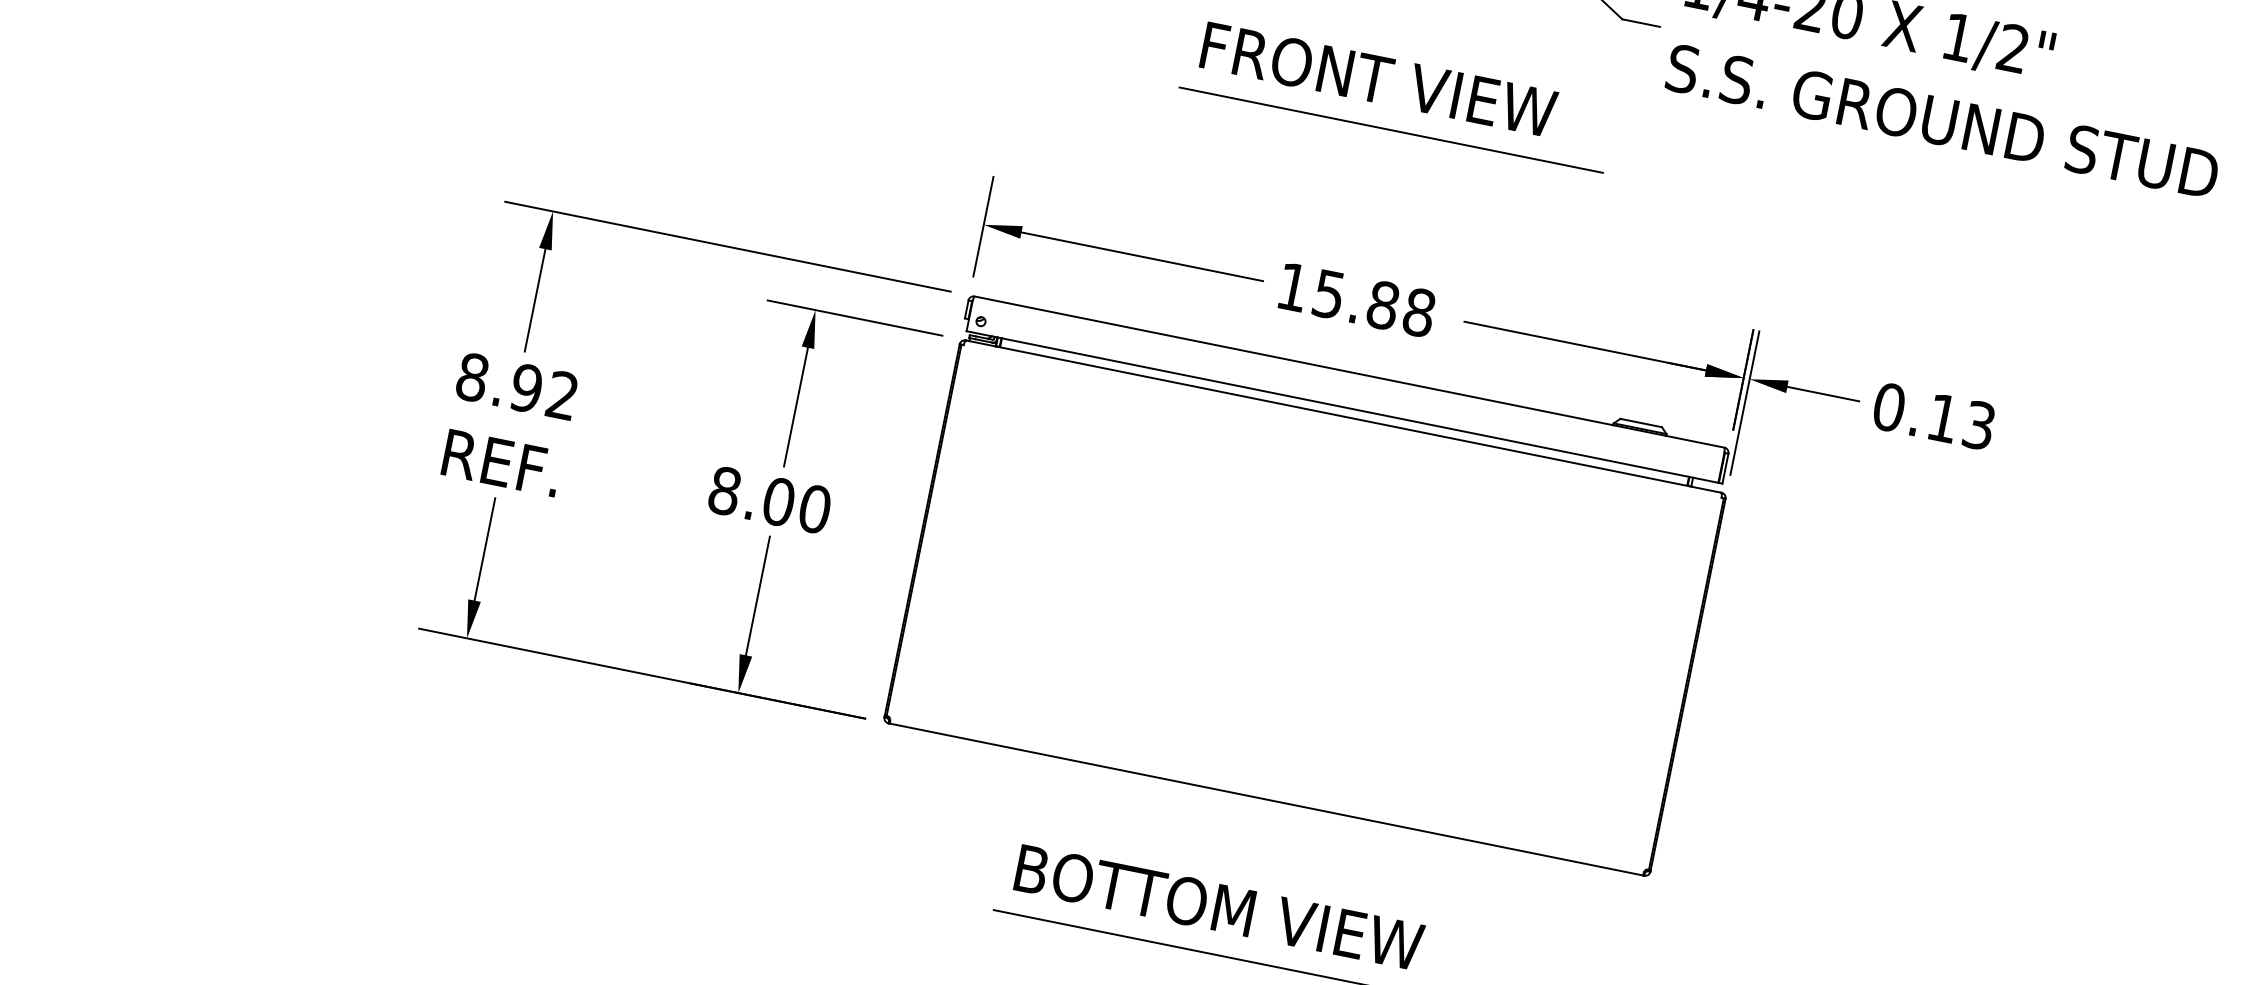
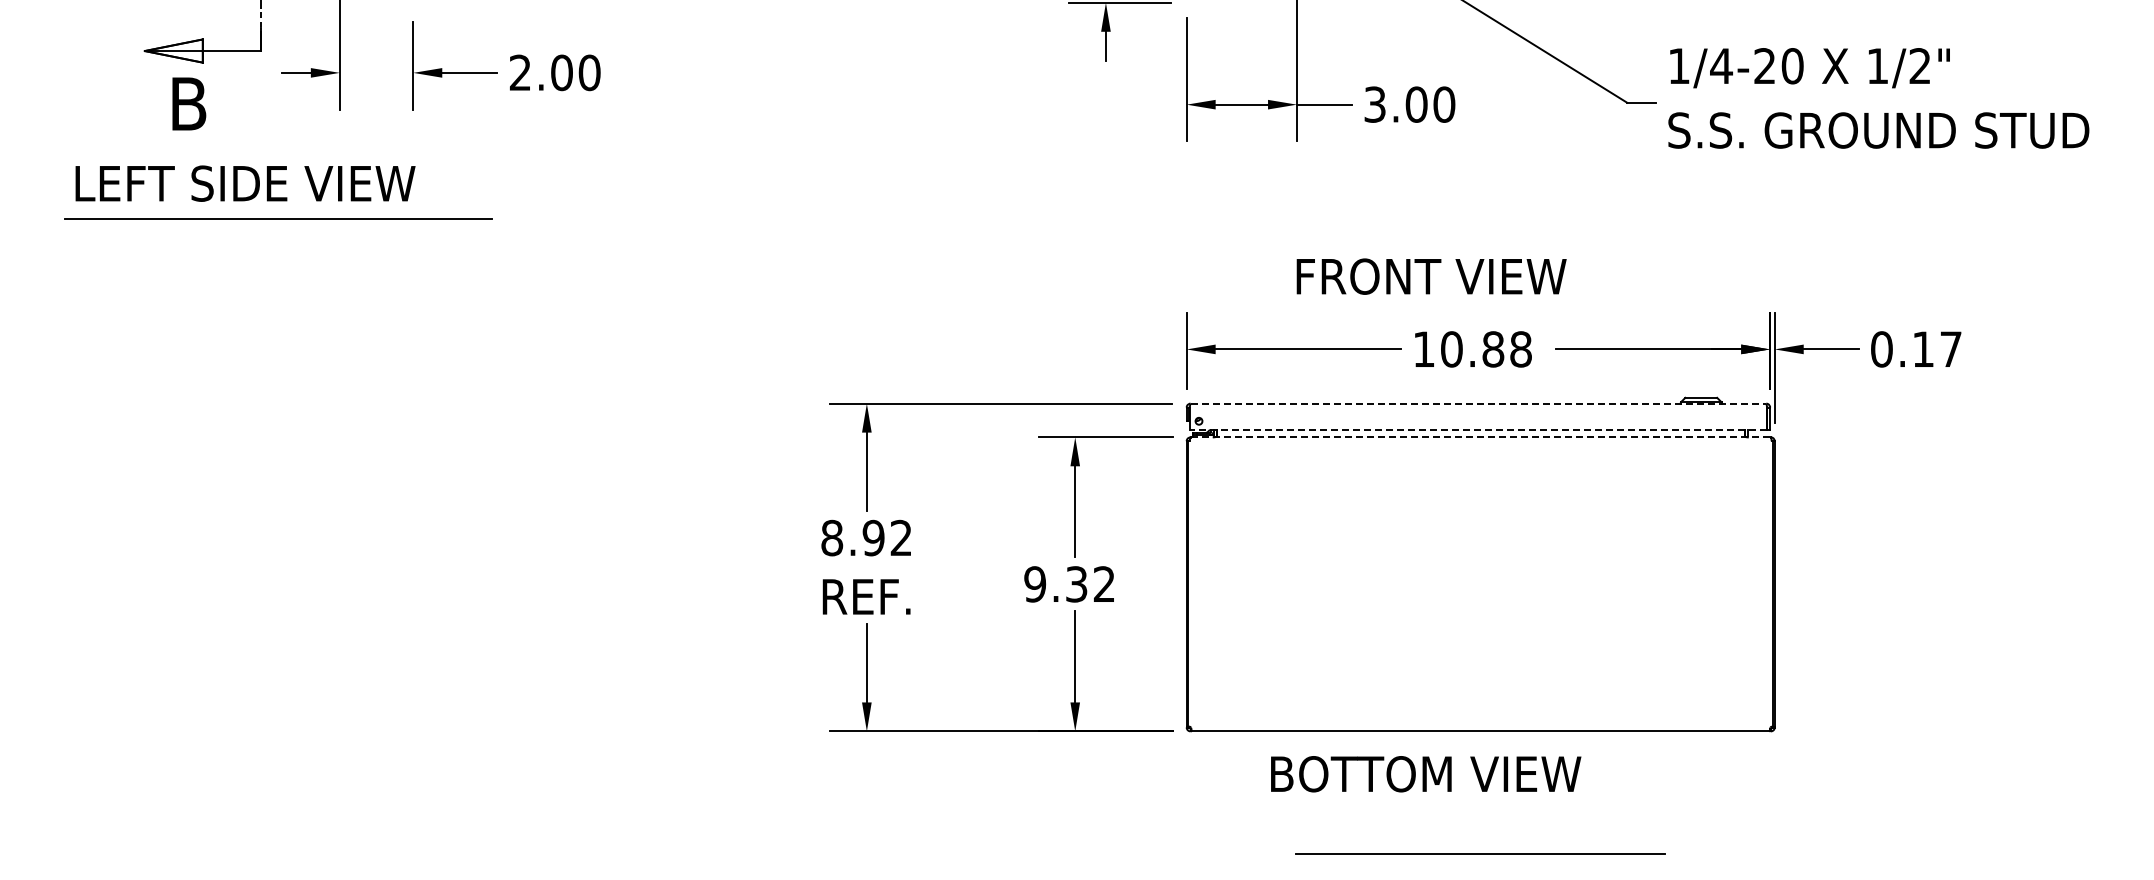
text: (1378, 79) -> (1431, 276), moved
line: (1390, 129) -> (1472, 218), removed
text: (1328, 294) -> (1451, 349), 15.88 -> 10.88
line: (1349, 371) -> (1478, 403), solid -> dashed
line: (1342, 407) -> (1478, 430), solid -> dashed
line: (1343, 416) -> (1480, 437), solid -> dashed
text: (1978, 425) -> (1950, 349), 0.13 -> 0.17
text: (769, 500) -> (1069, 584), 8.00 -> 9.32
text: (1219, 908) -> (1426, 774), moved

